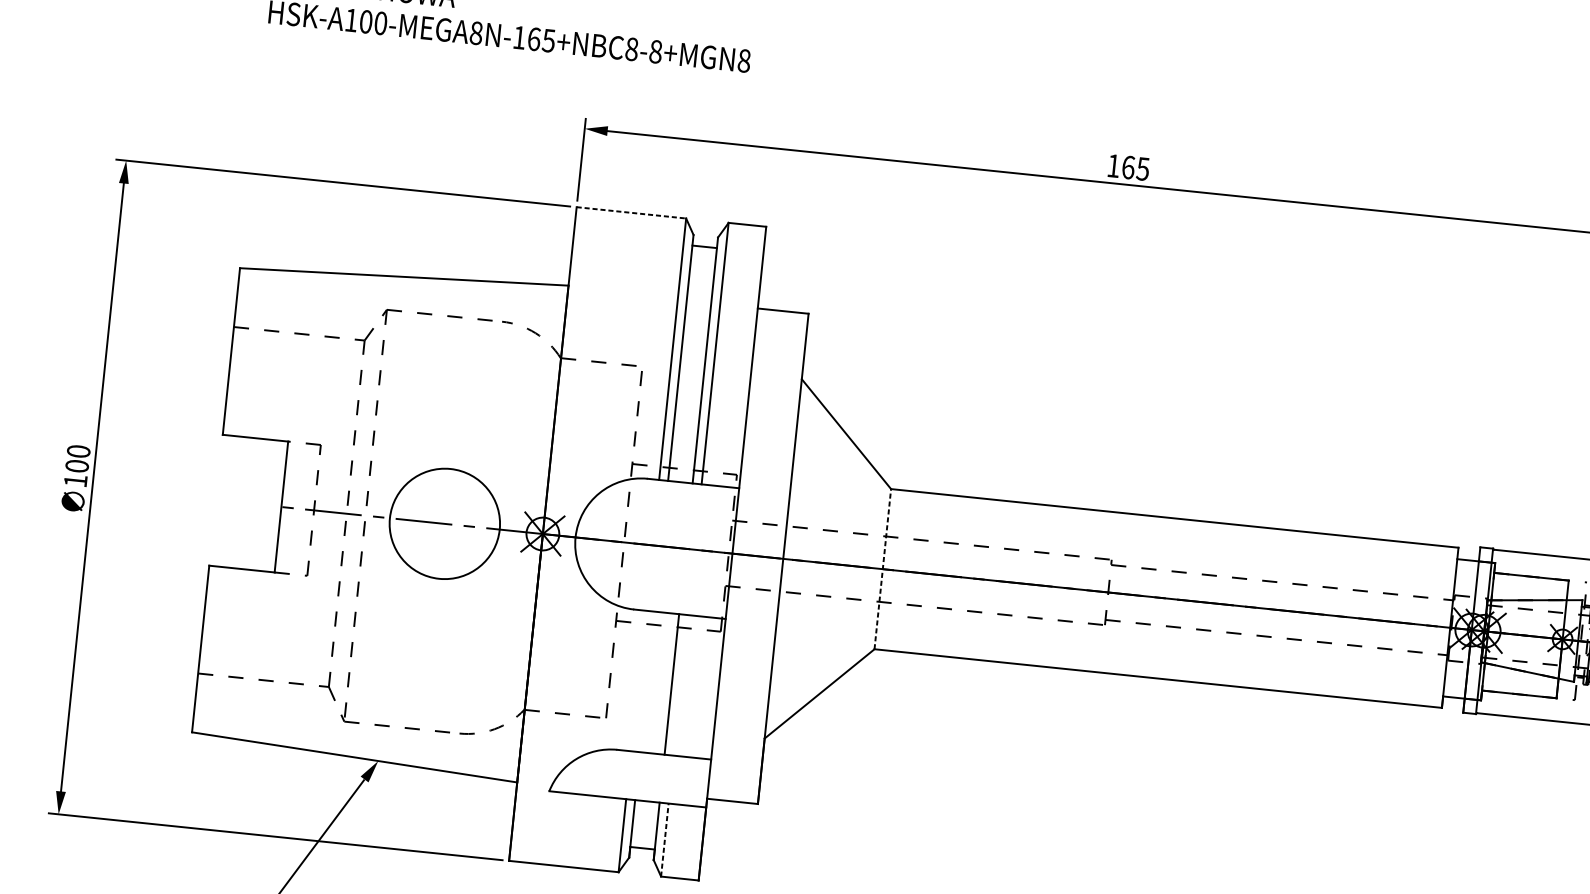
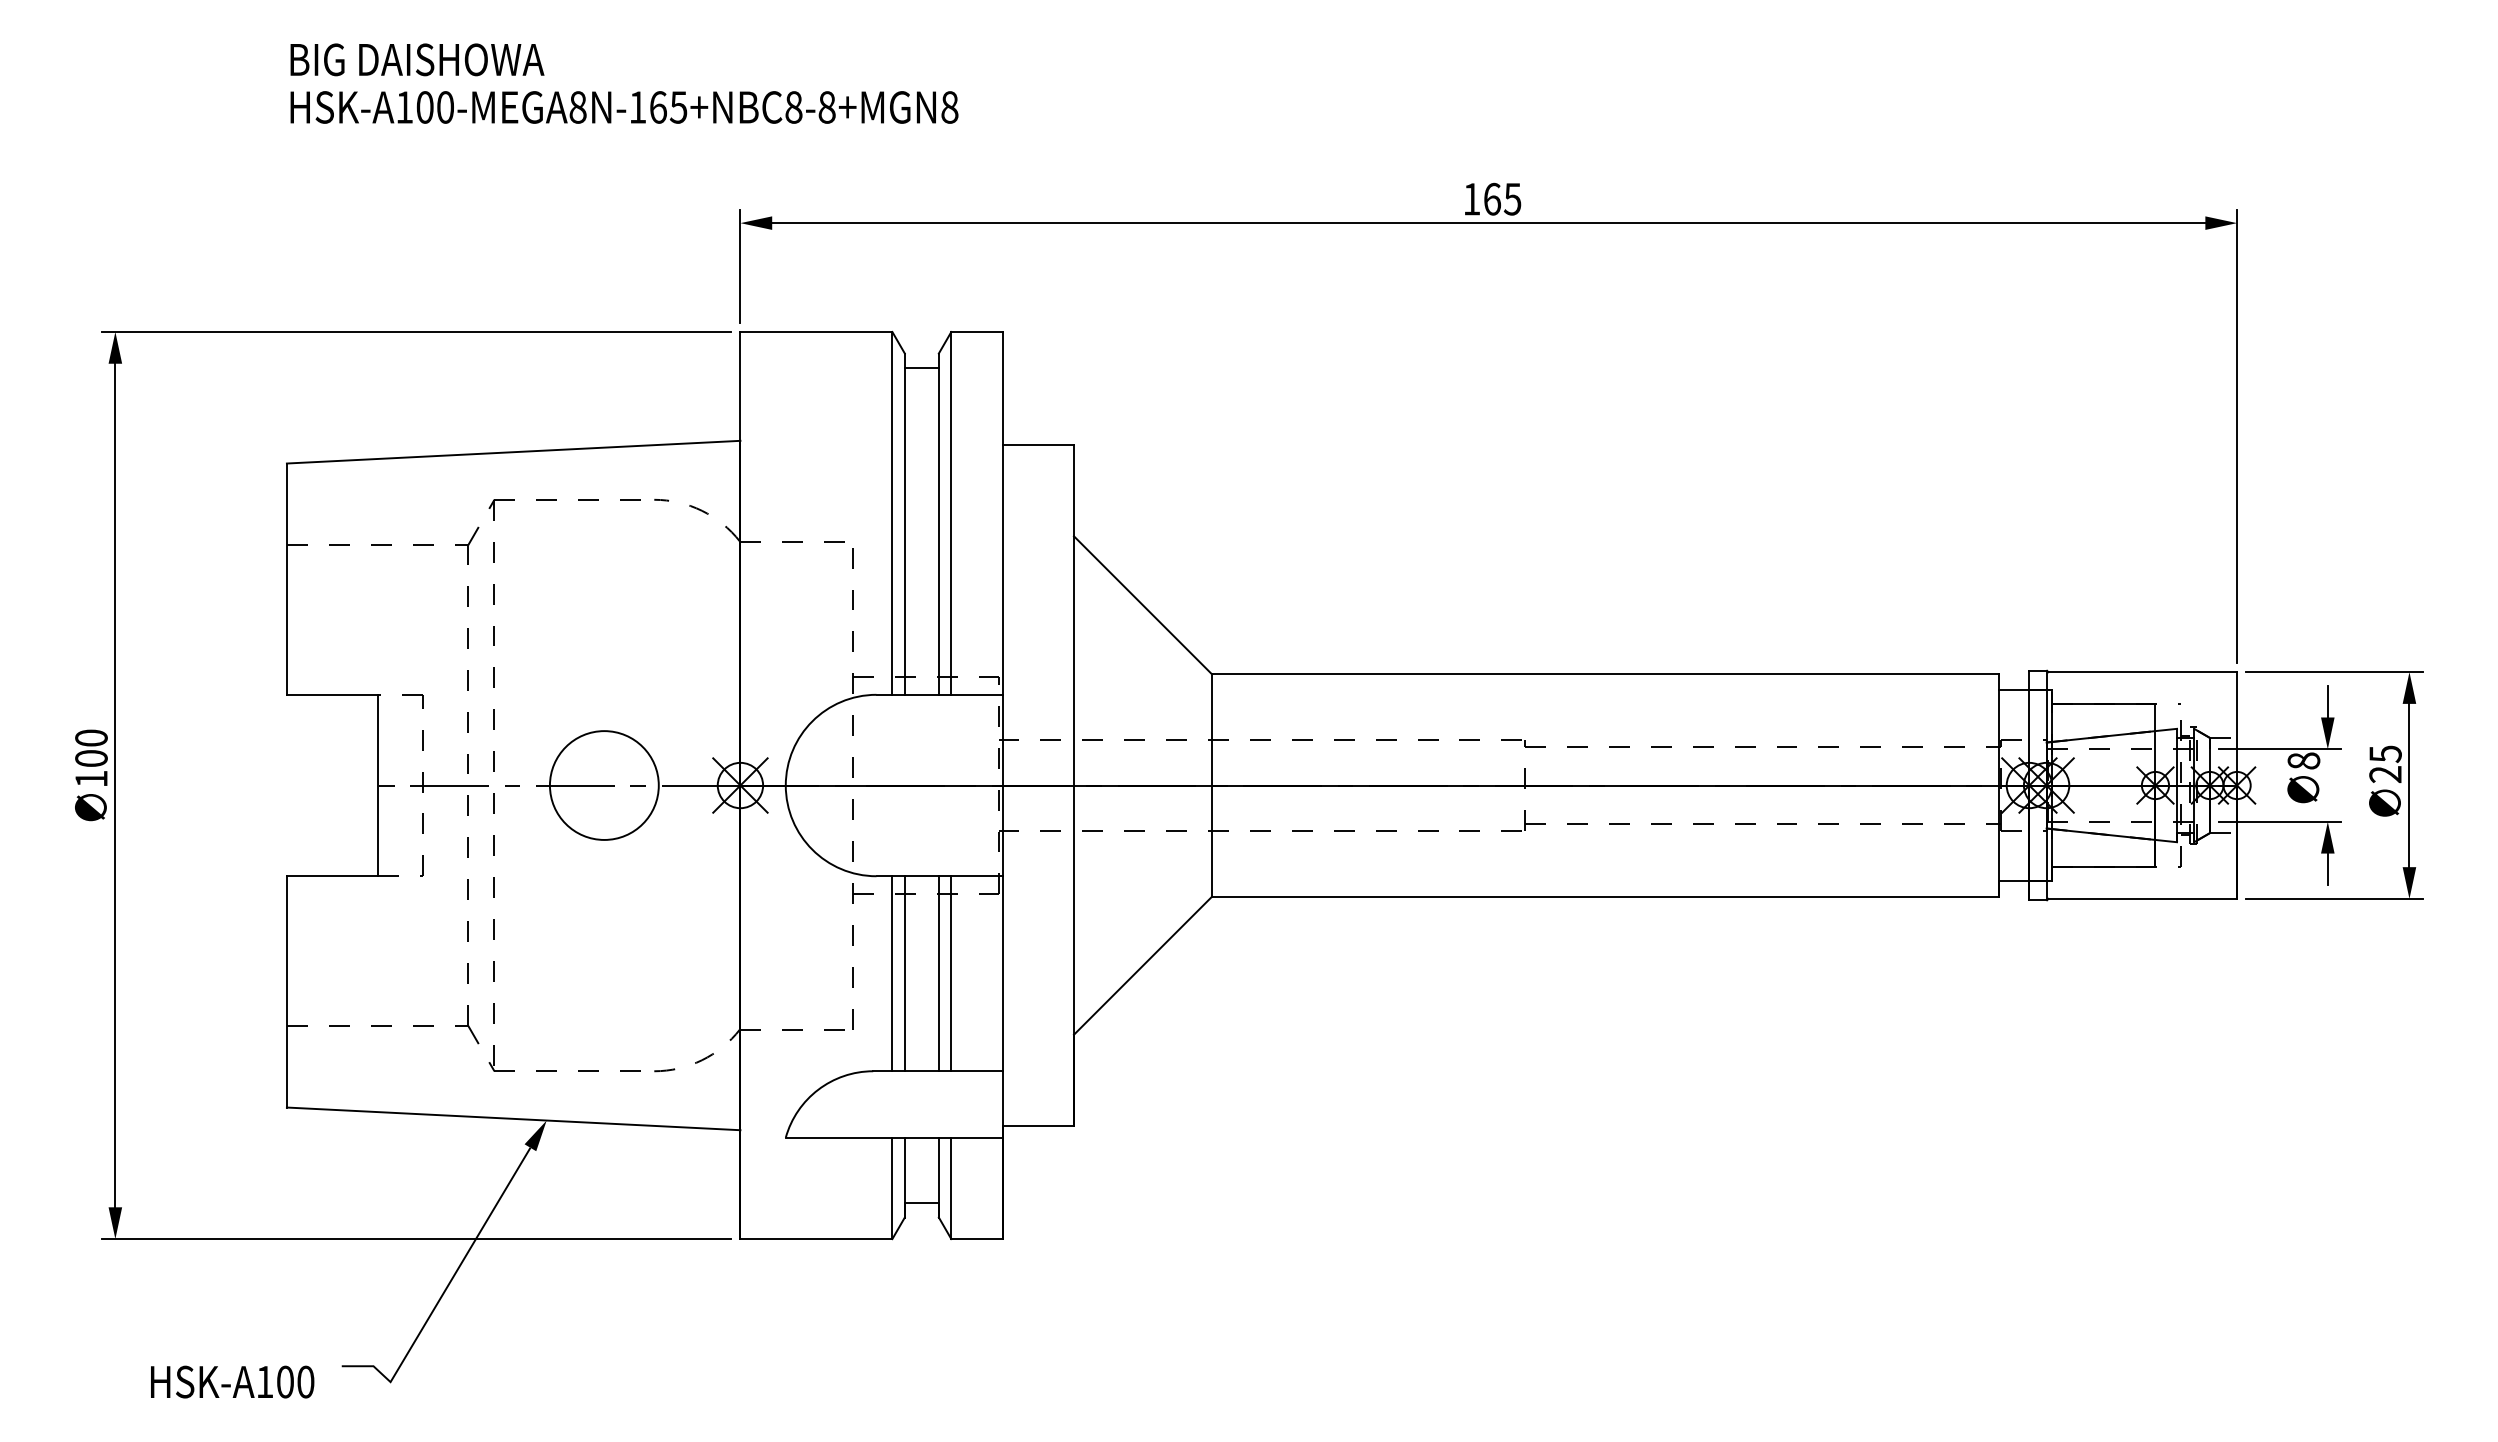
line: (631, 213) -> (816, 332), dashed -> solid
circle: (444, 523) -> (603, 785), size x0.71
line: (883, 569) -> (1212, 785), dashed -> solid
line: (638, 680) -> (892, 973), added
line: (647, 681) -> (904, 973), added
line: (681, 685) -> (951, 973), added
line: (664, 840) -> (951, 1188), dashed -> solid

